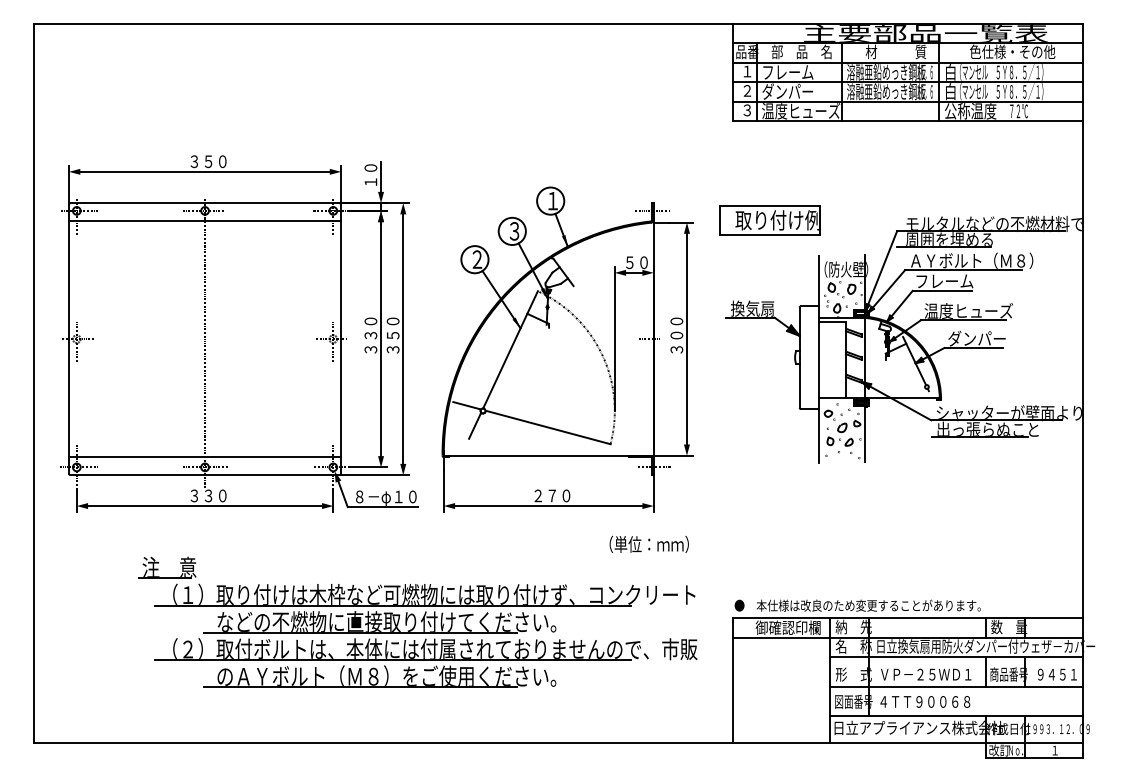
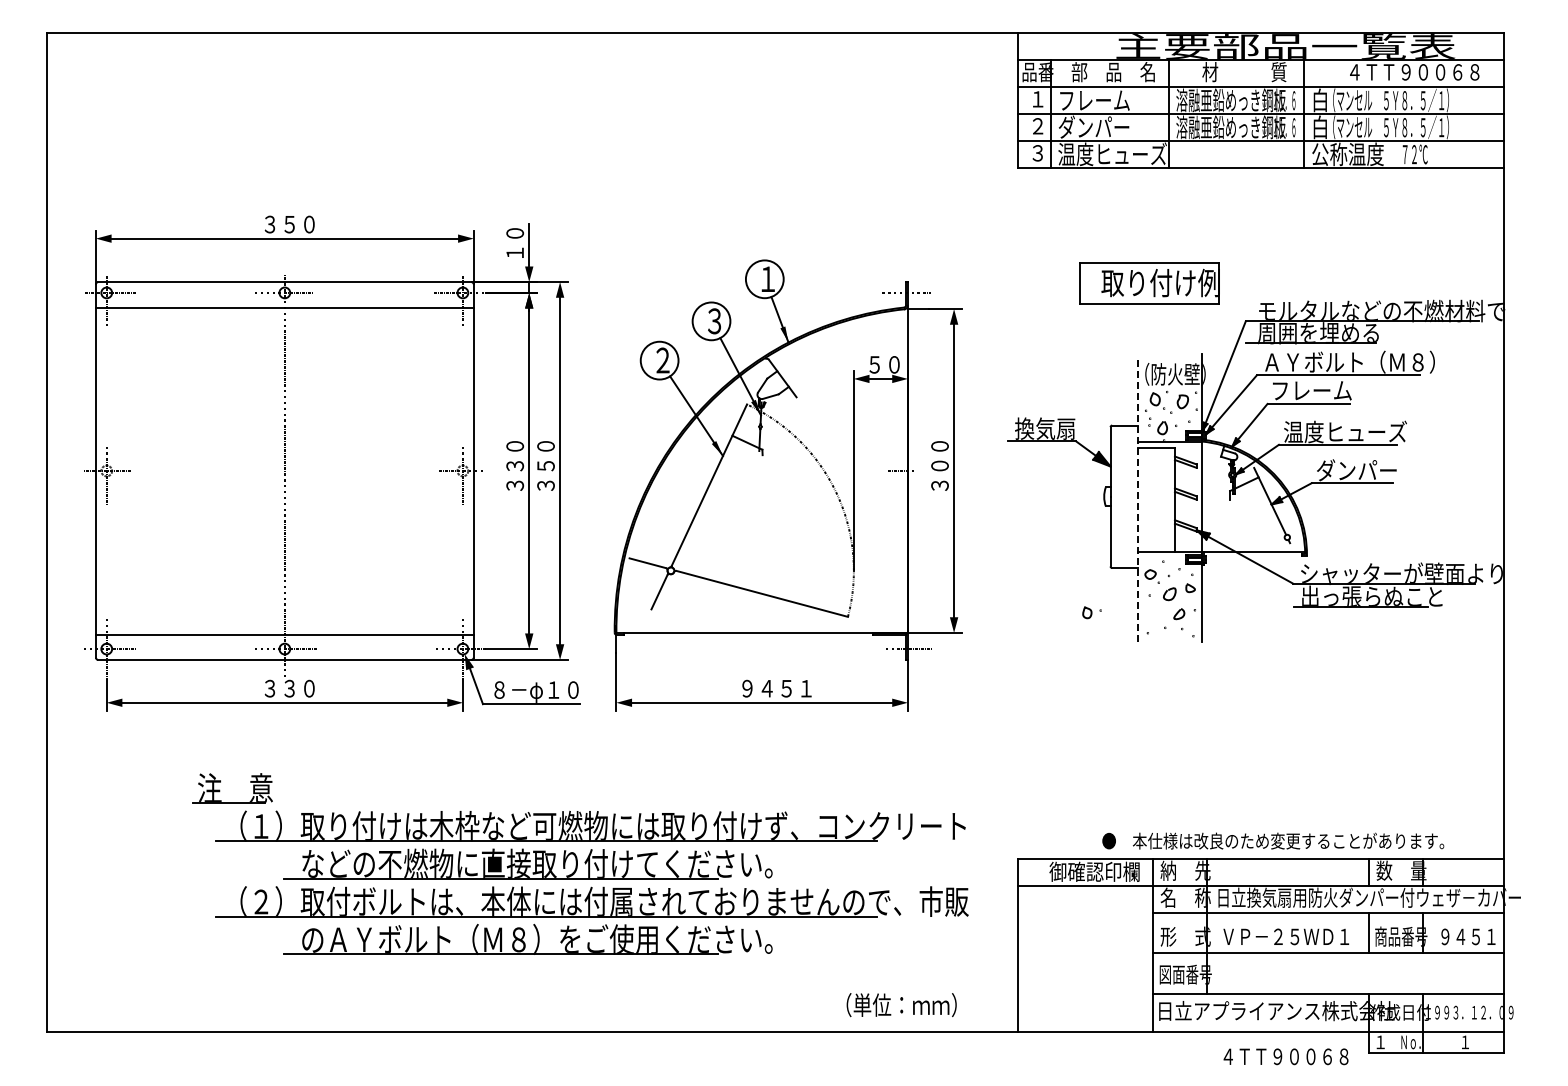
text: (1017, 52) -> (1413, 72), 色仕様・その他 -> ４ＴＴ９００６８
part: (770, 220) -> (1149, 283), moved
line: (819, 358) -> (1137, 498), solid -> dashed
part: (833, 441) -> (1091, 612), moved
text: (559, 495) -> (776, 688), ２７０ -> ９４５１
text: (649, 544) -> (901, 1005), moved
text: (857, 605) -> (1273, 840), moved
text: (924, 701) -> (1285, 1056), moved
text: (999, 749) -> (1388, 1041), 改訂 -> １

